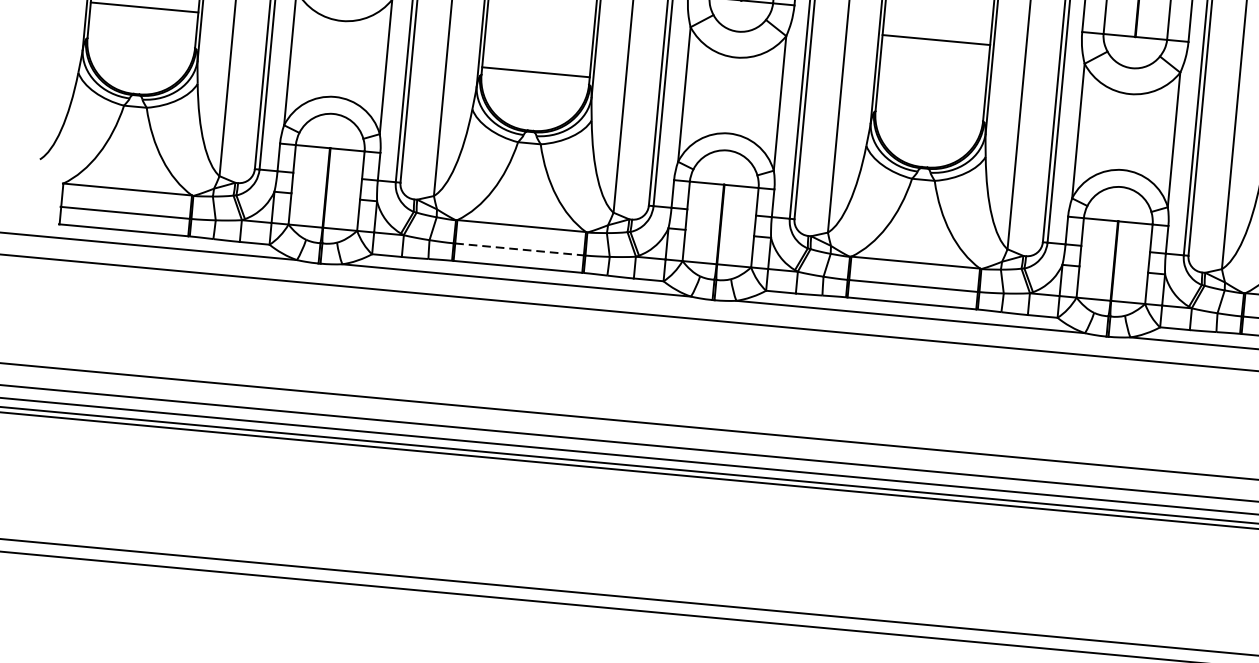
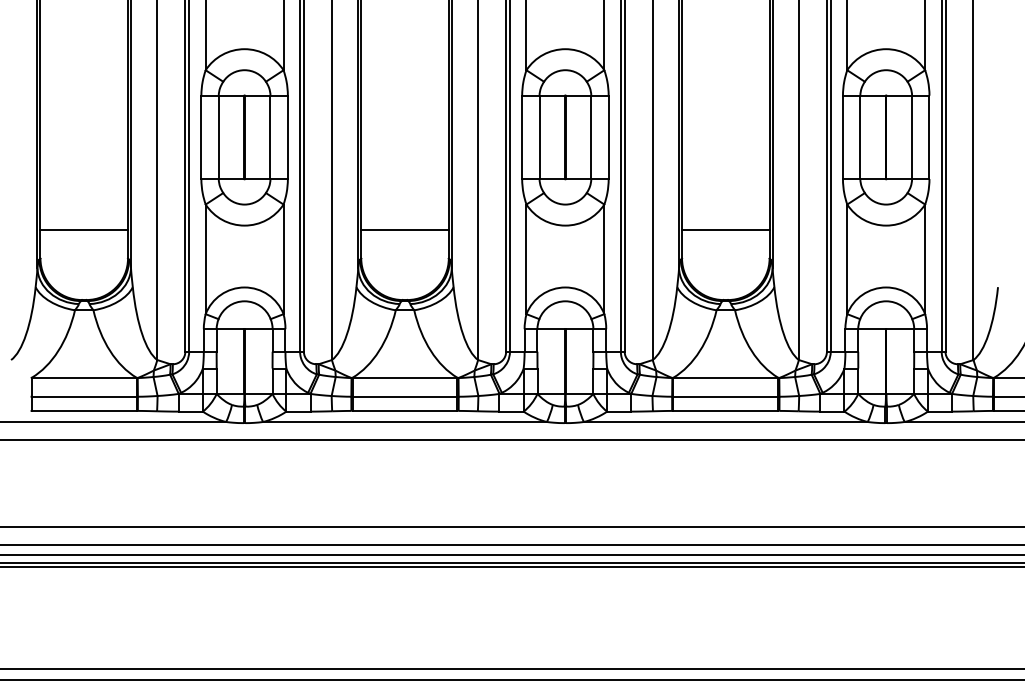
line: (935, 40) -> (725, 229), moved
line: (535, 72) -> (404, 229), moved
line: (520, 249) -> (405, 396), dashed -> solid

